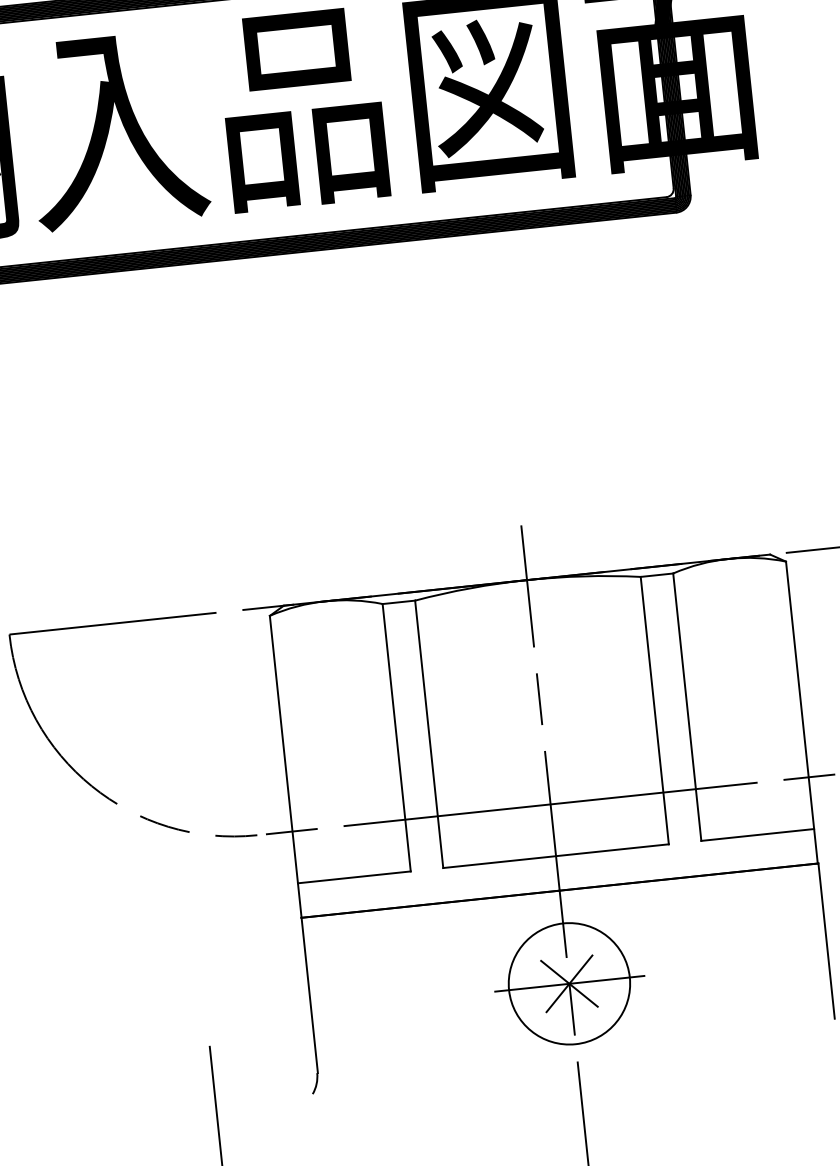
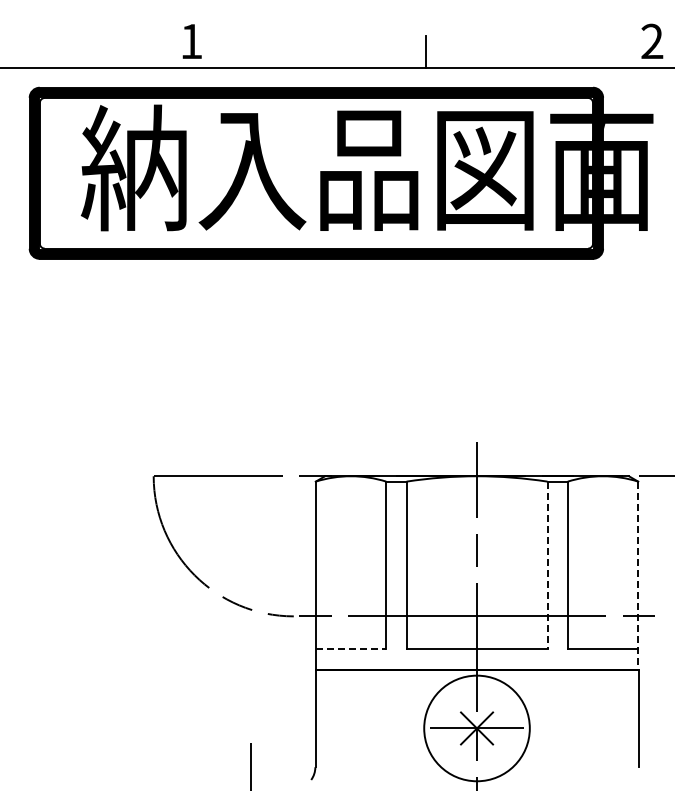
line: (654, 711) -> (547, 565), solid -> dashed
line: (802, 713) -> (638, 576), solid -> dashed
line: (355, 876) -> (351, 648), solid -> dashed
circle: (568, 983) -> (476, 728), size x1.4

